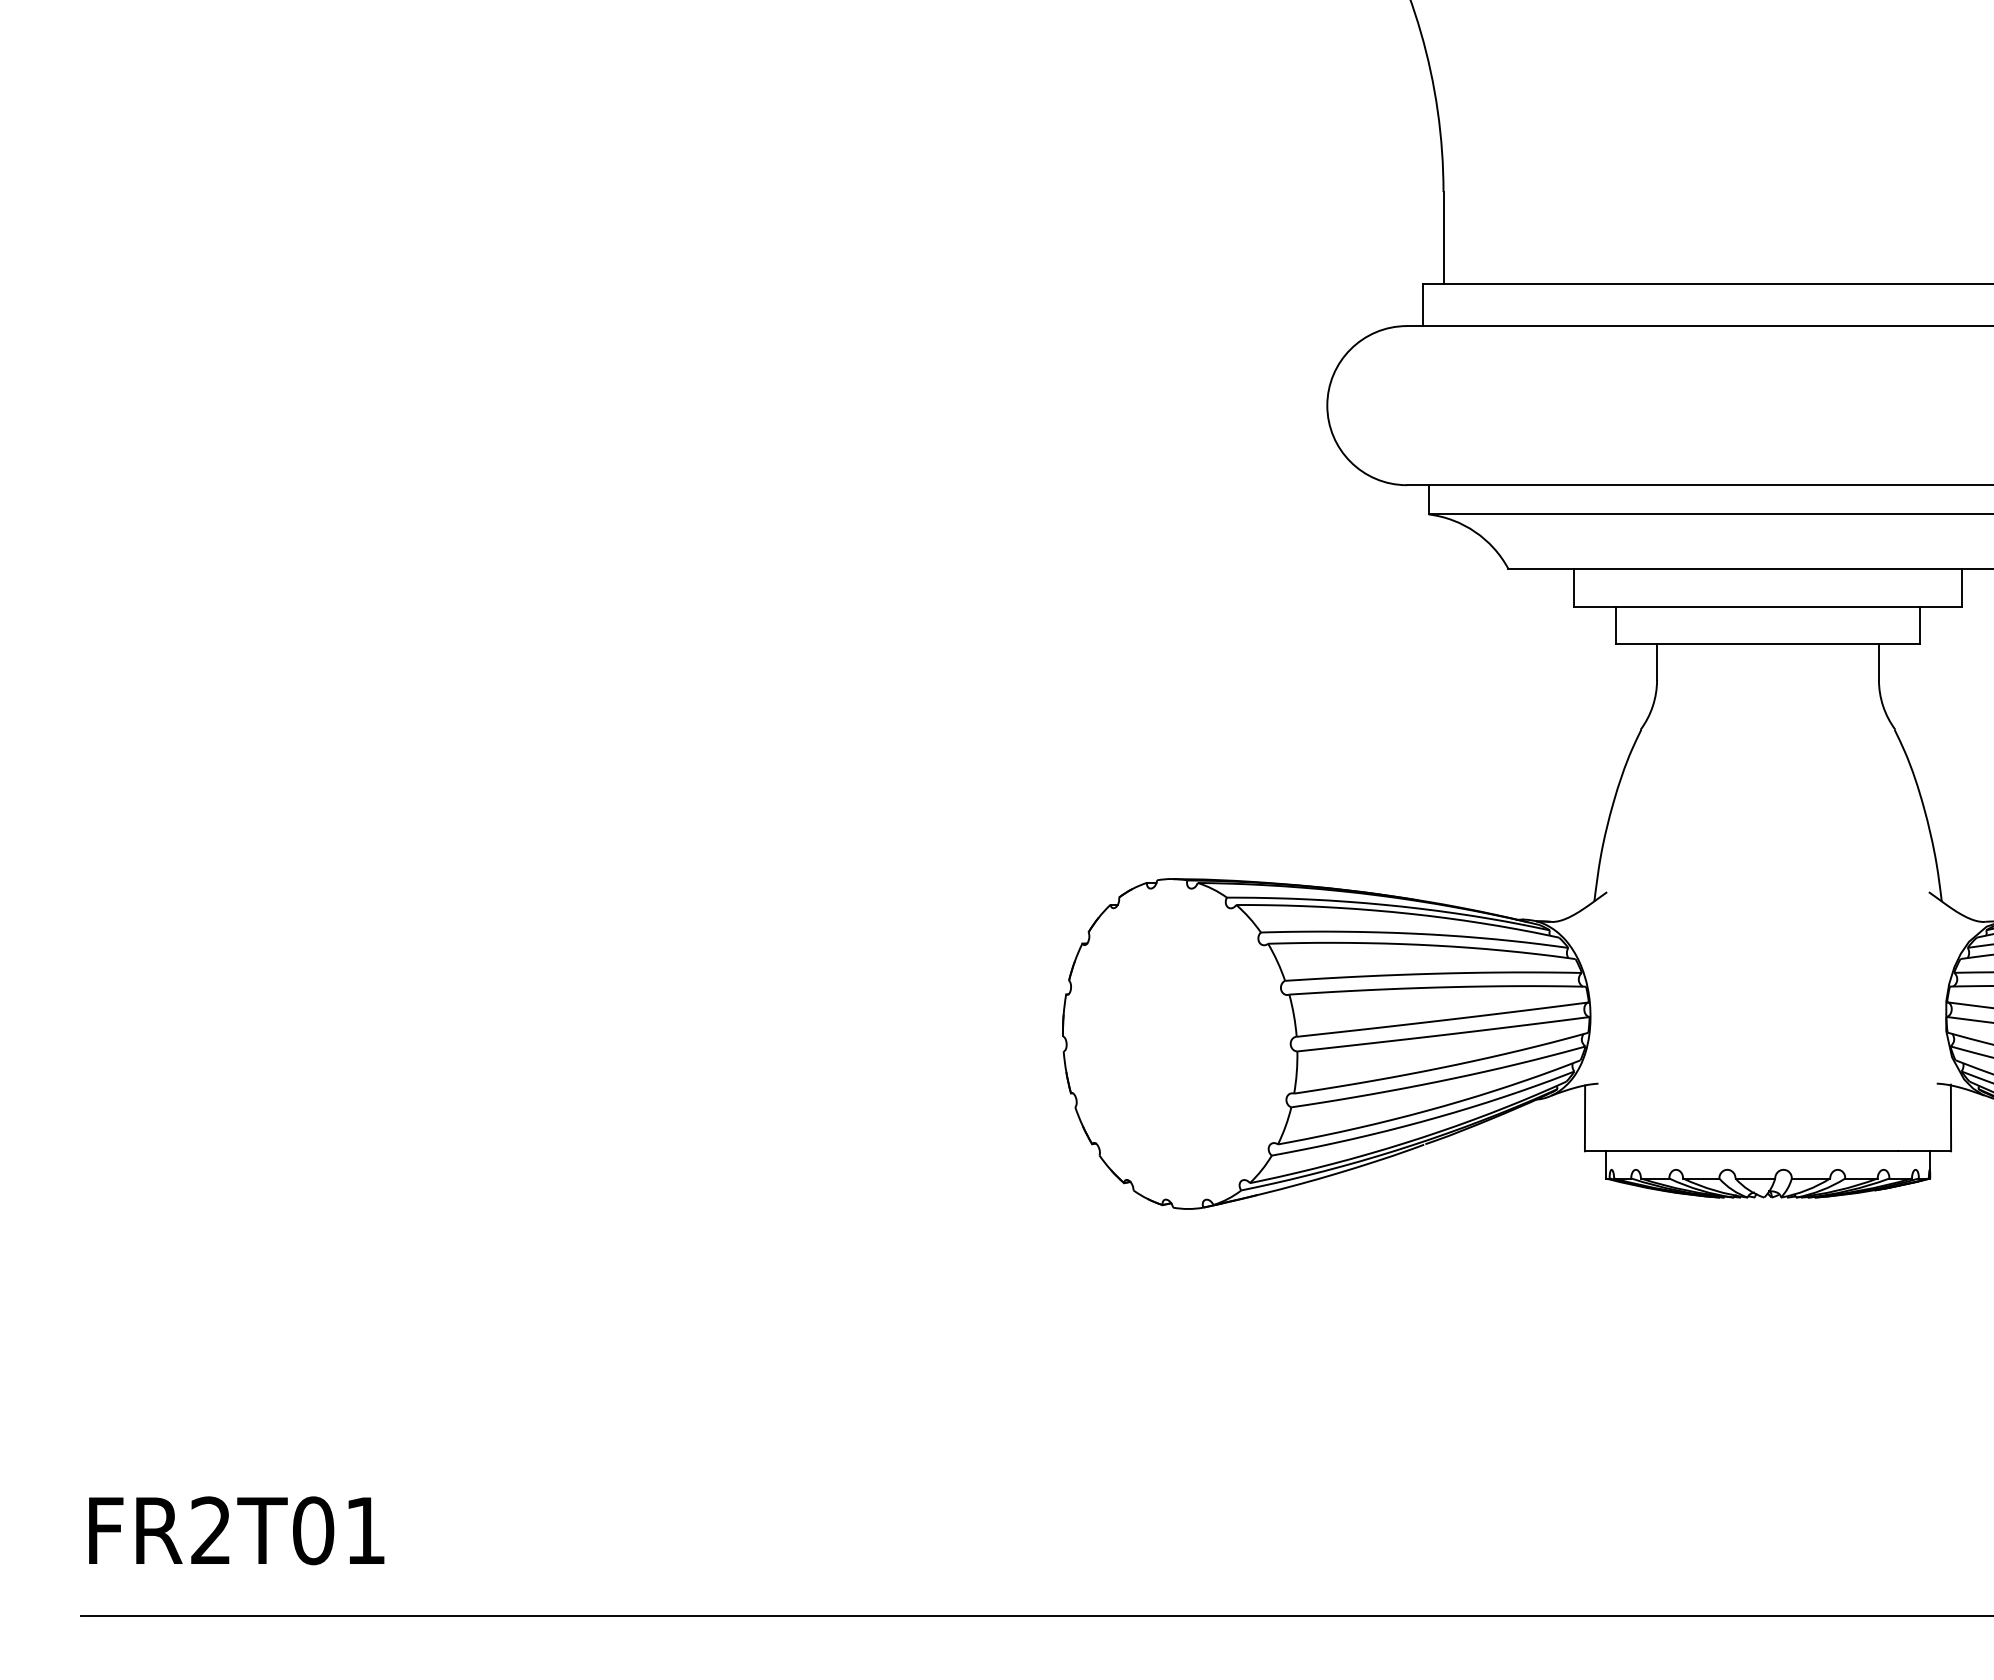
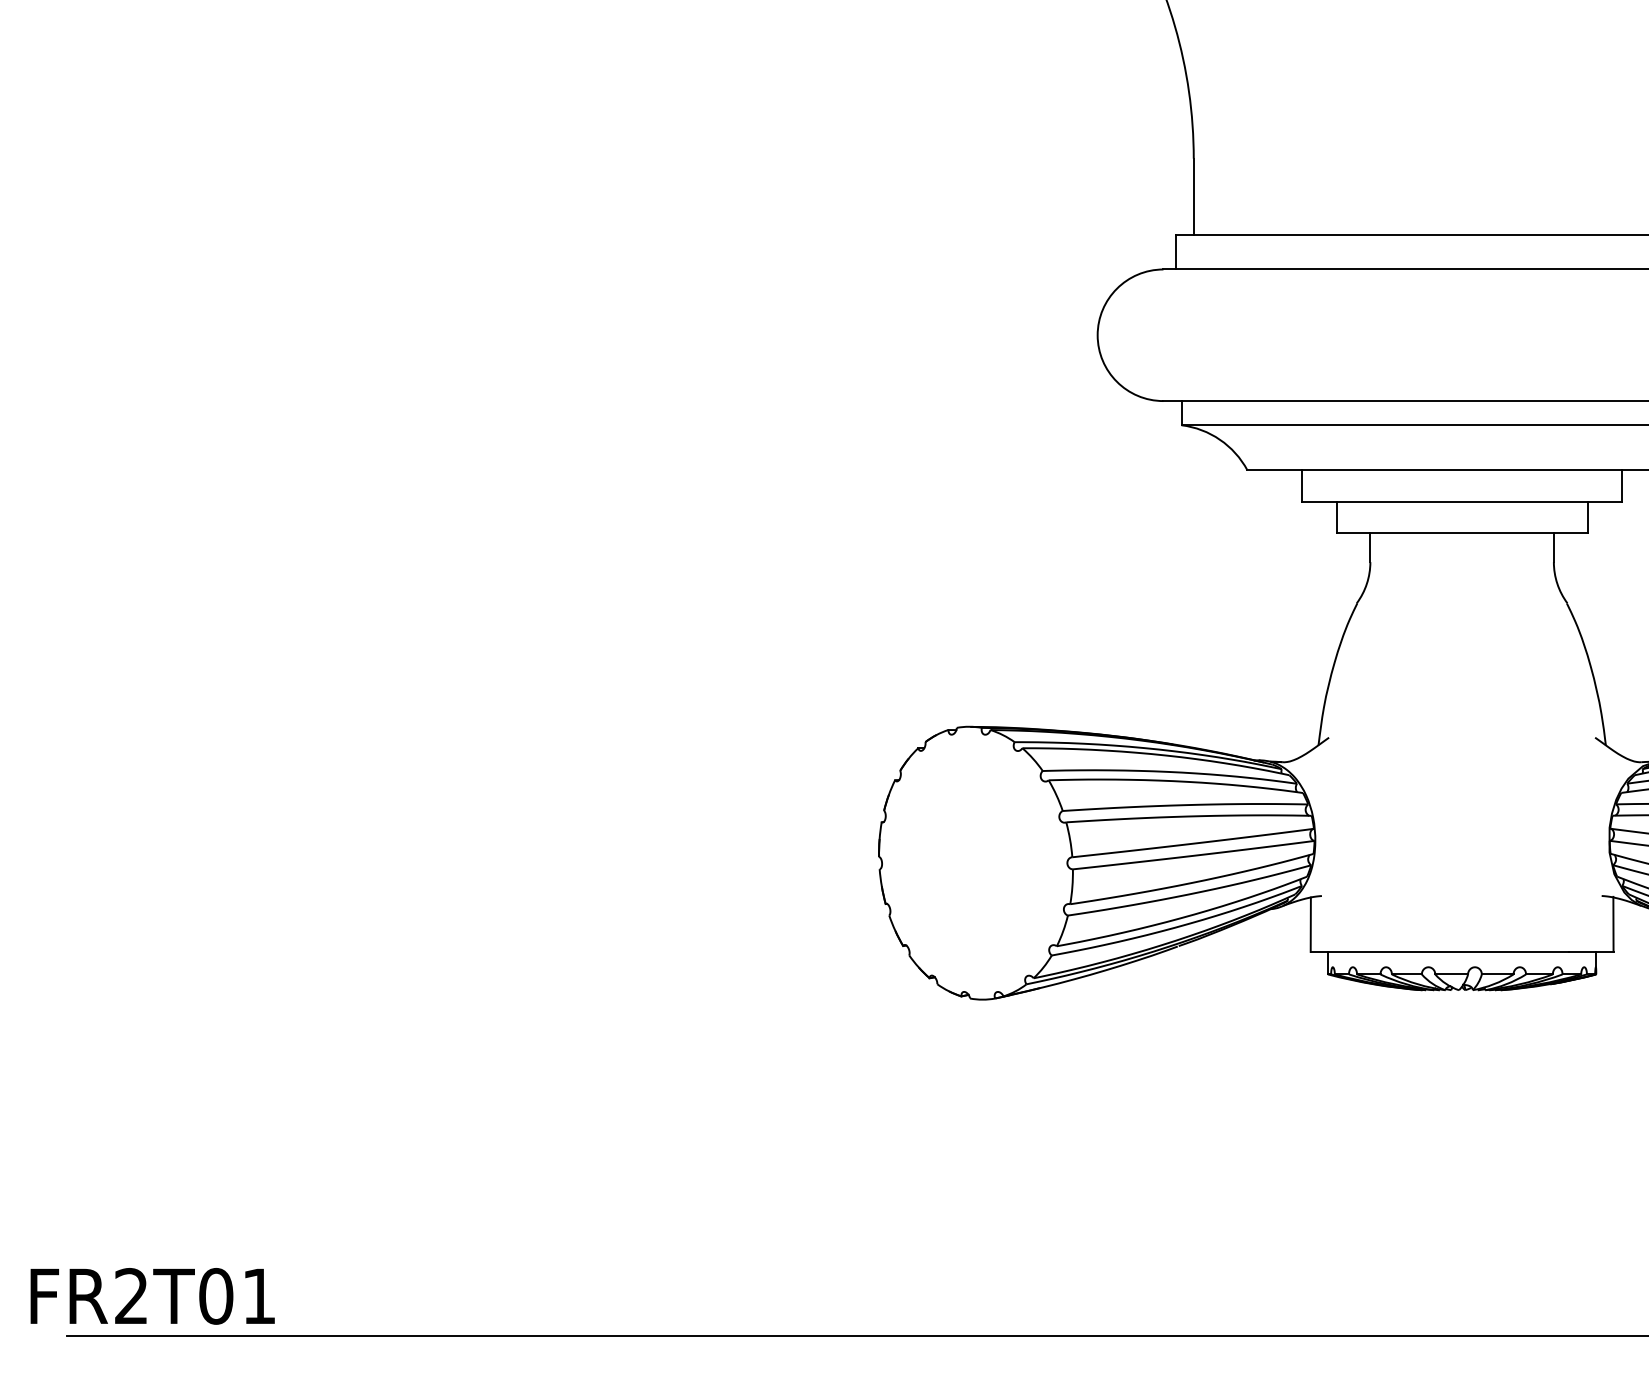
text: (236, 1530) -> (152, 1296), moved

